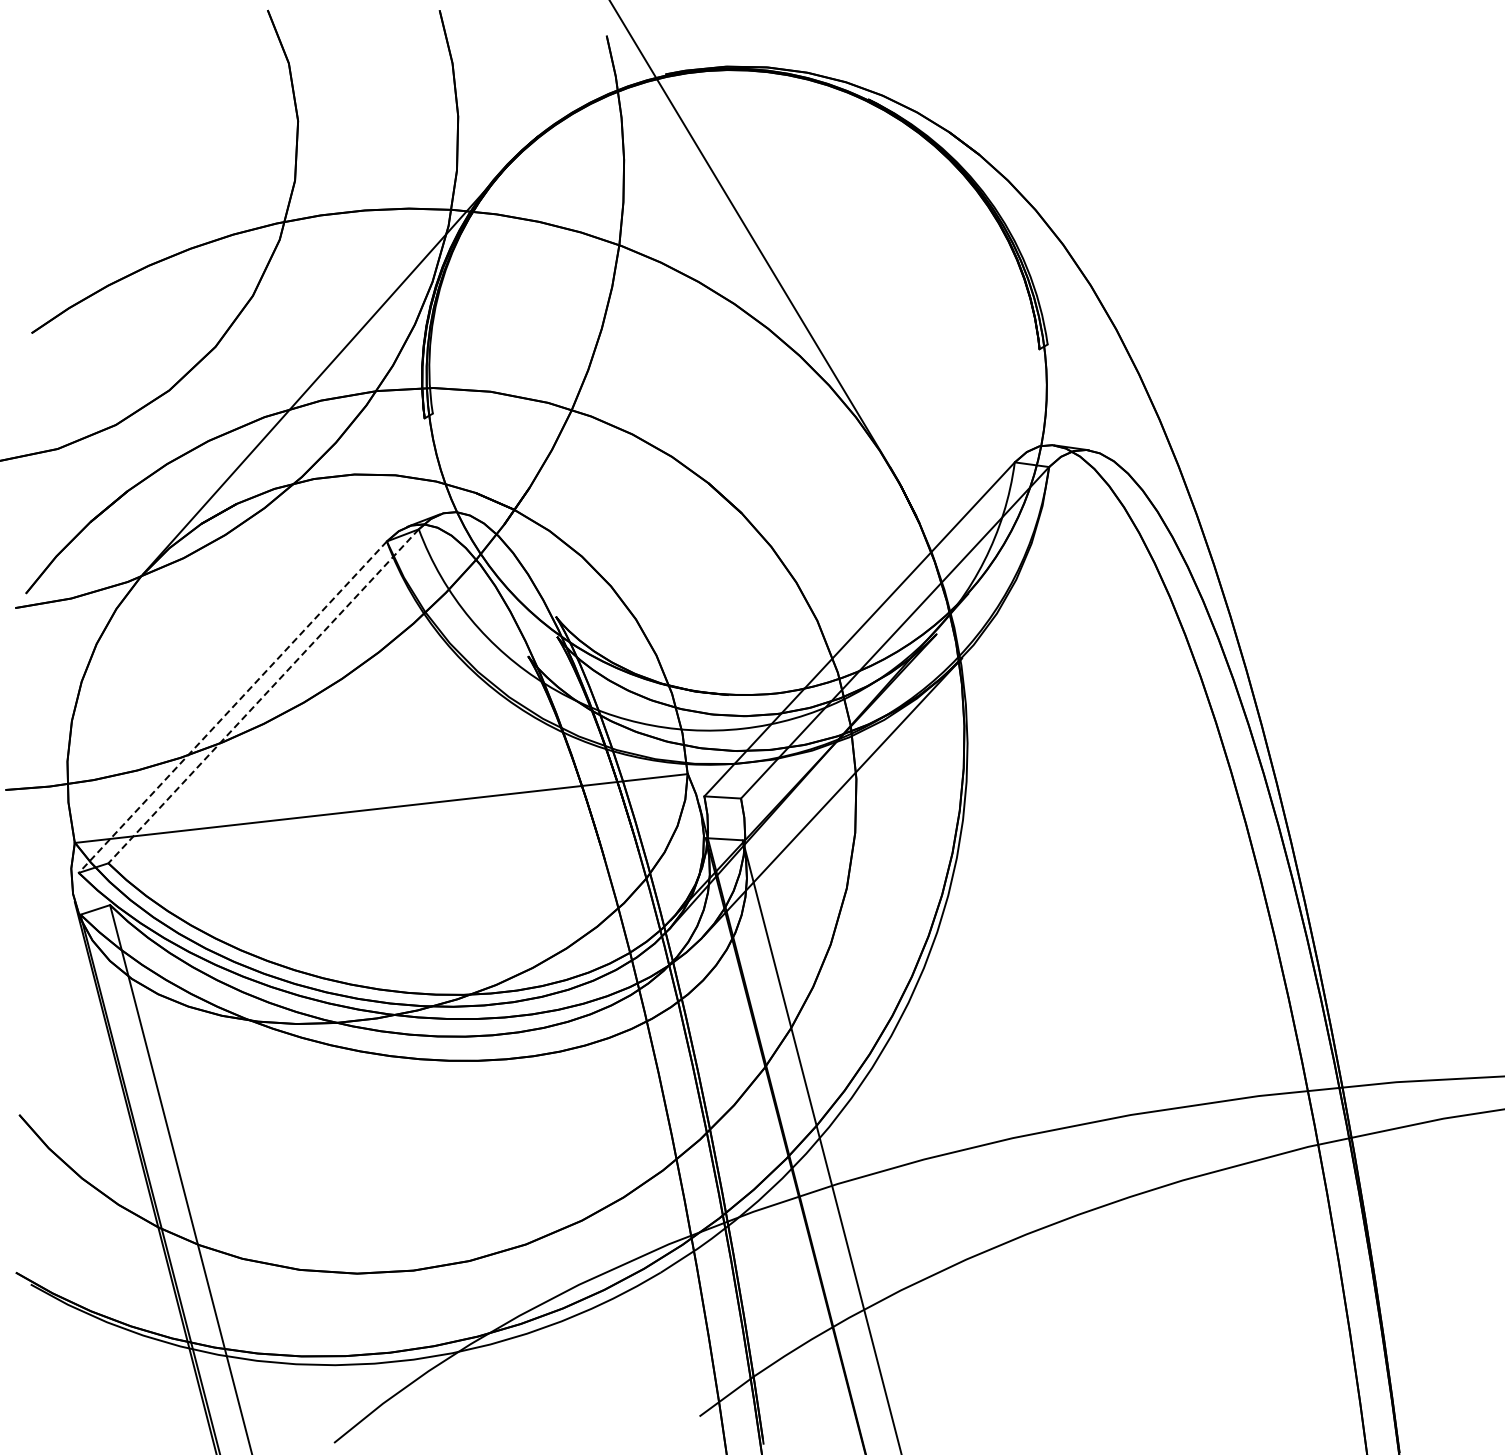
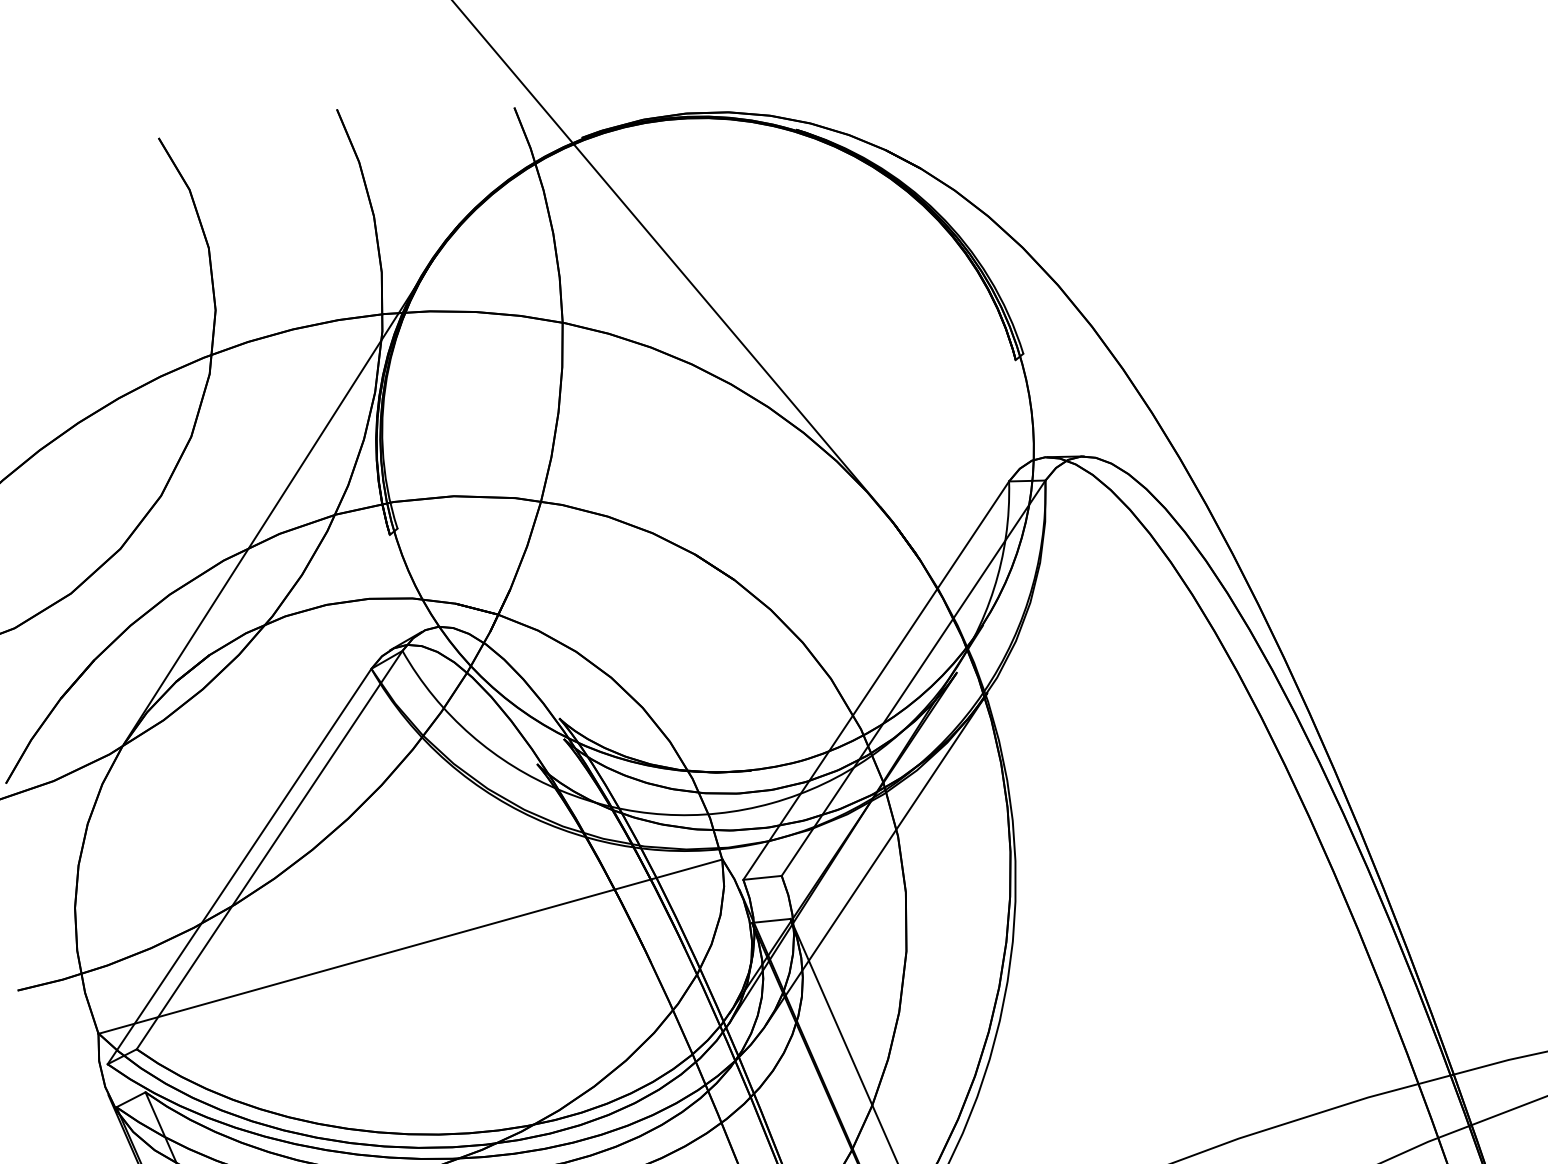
line: (263, 696) -> (269, 850), dashed -> solid
line: (232, 707) -> (239, 866), dashed -> solid

